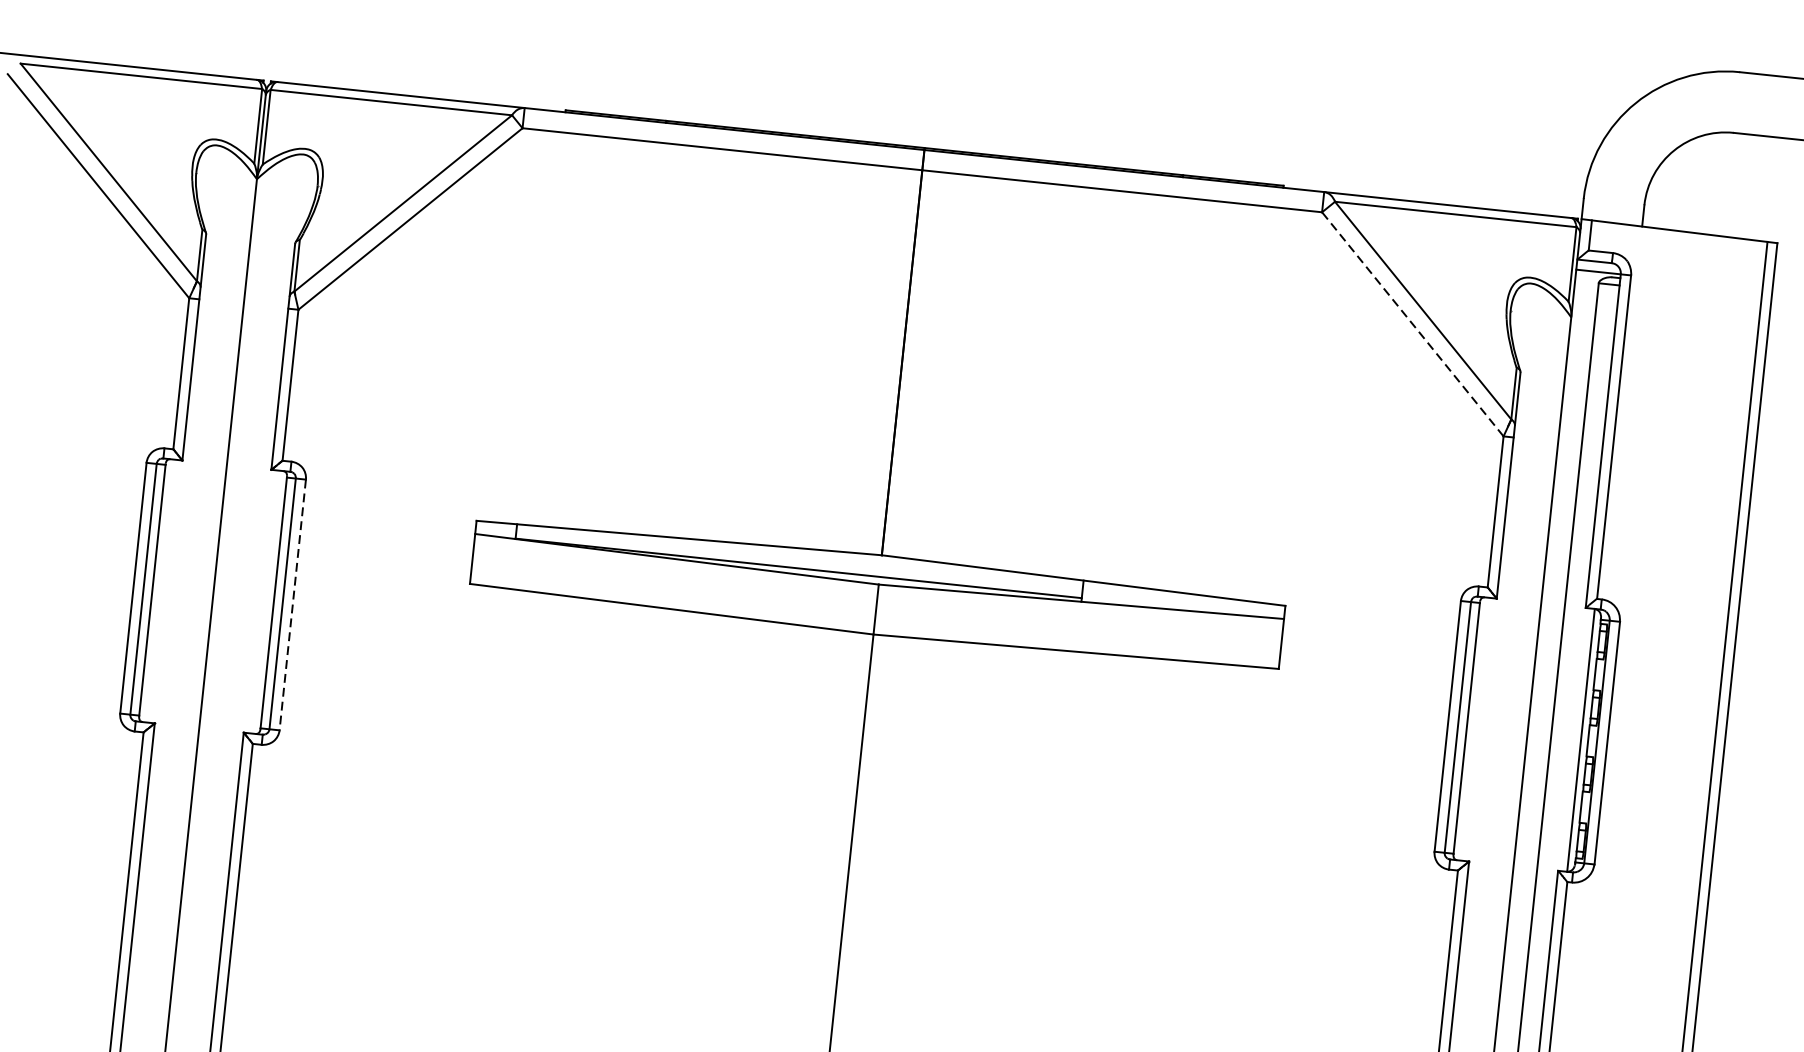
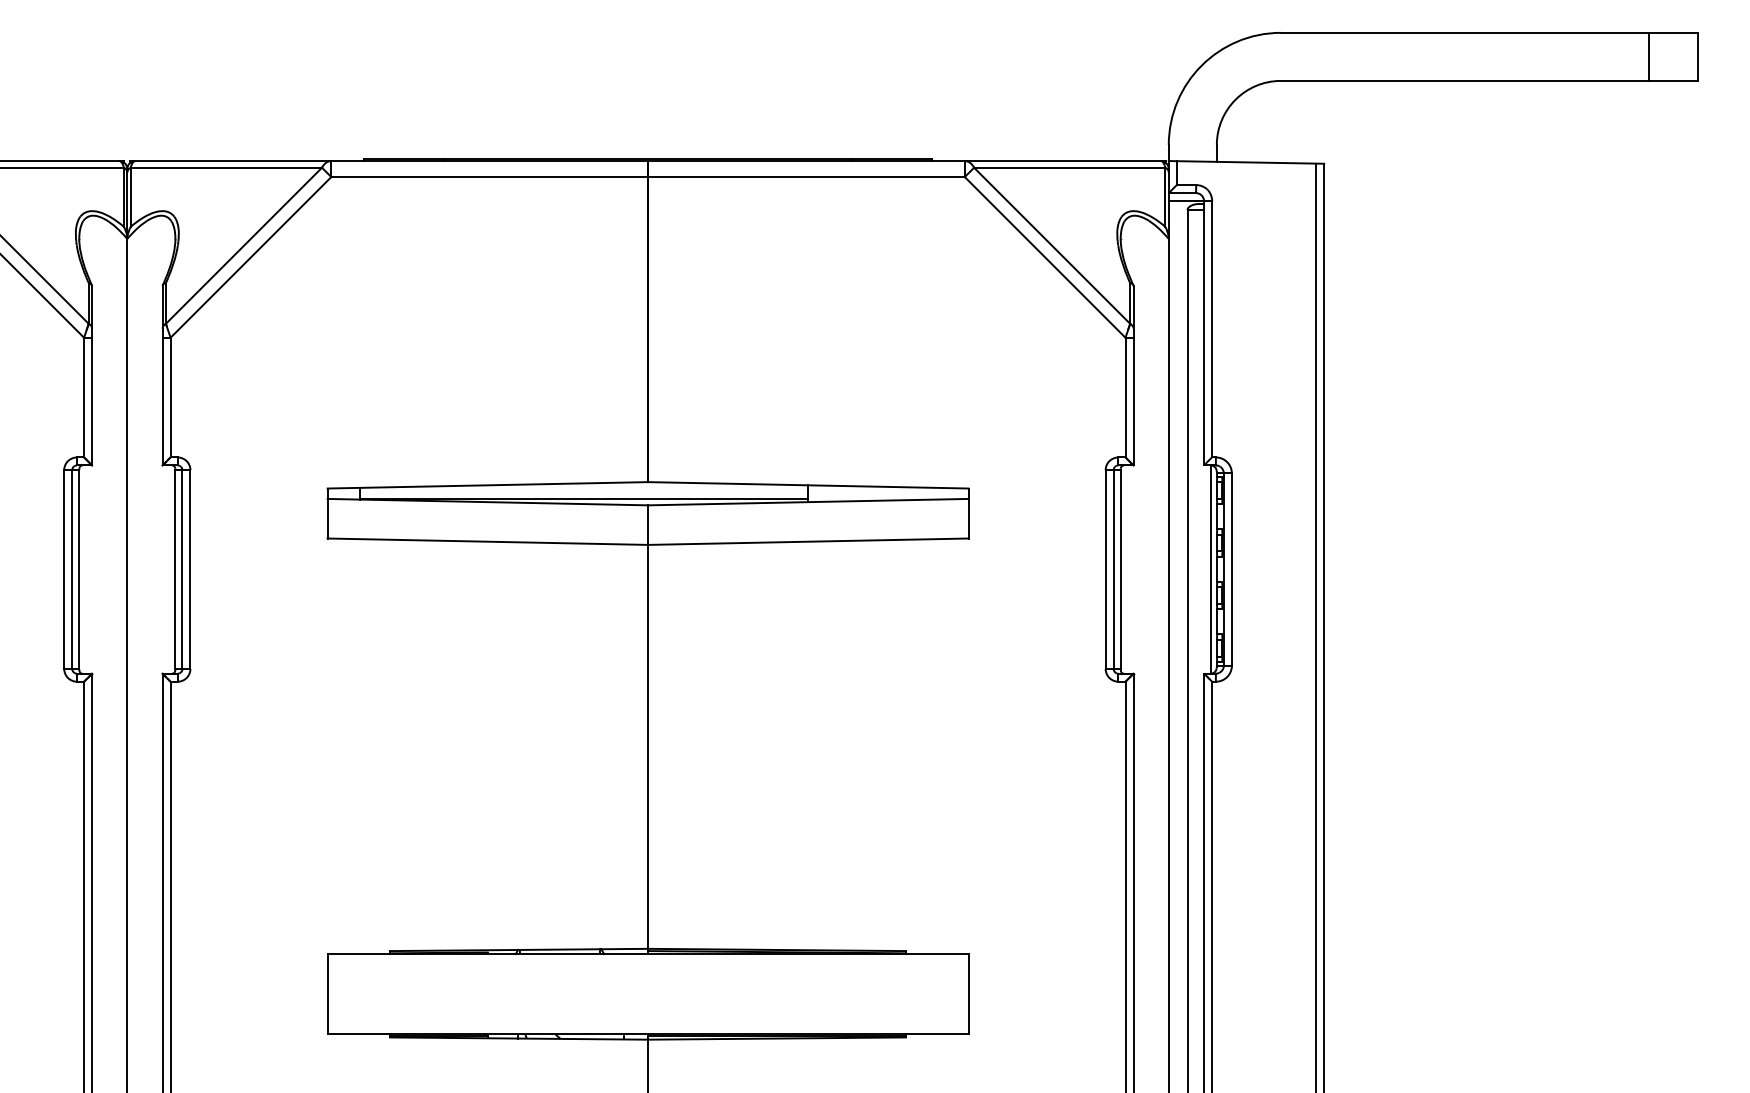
line: (1413, 324) -> (1045, 257), dashed -> solid
line: (292, 606) -> (190, 570), dashed -> solid

